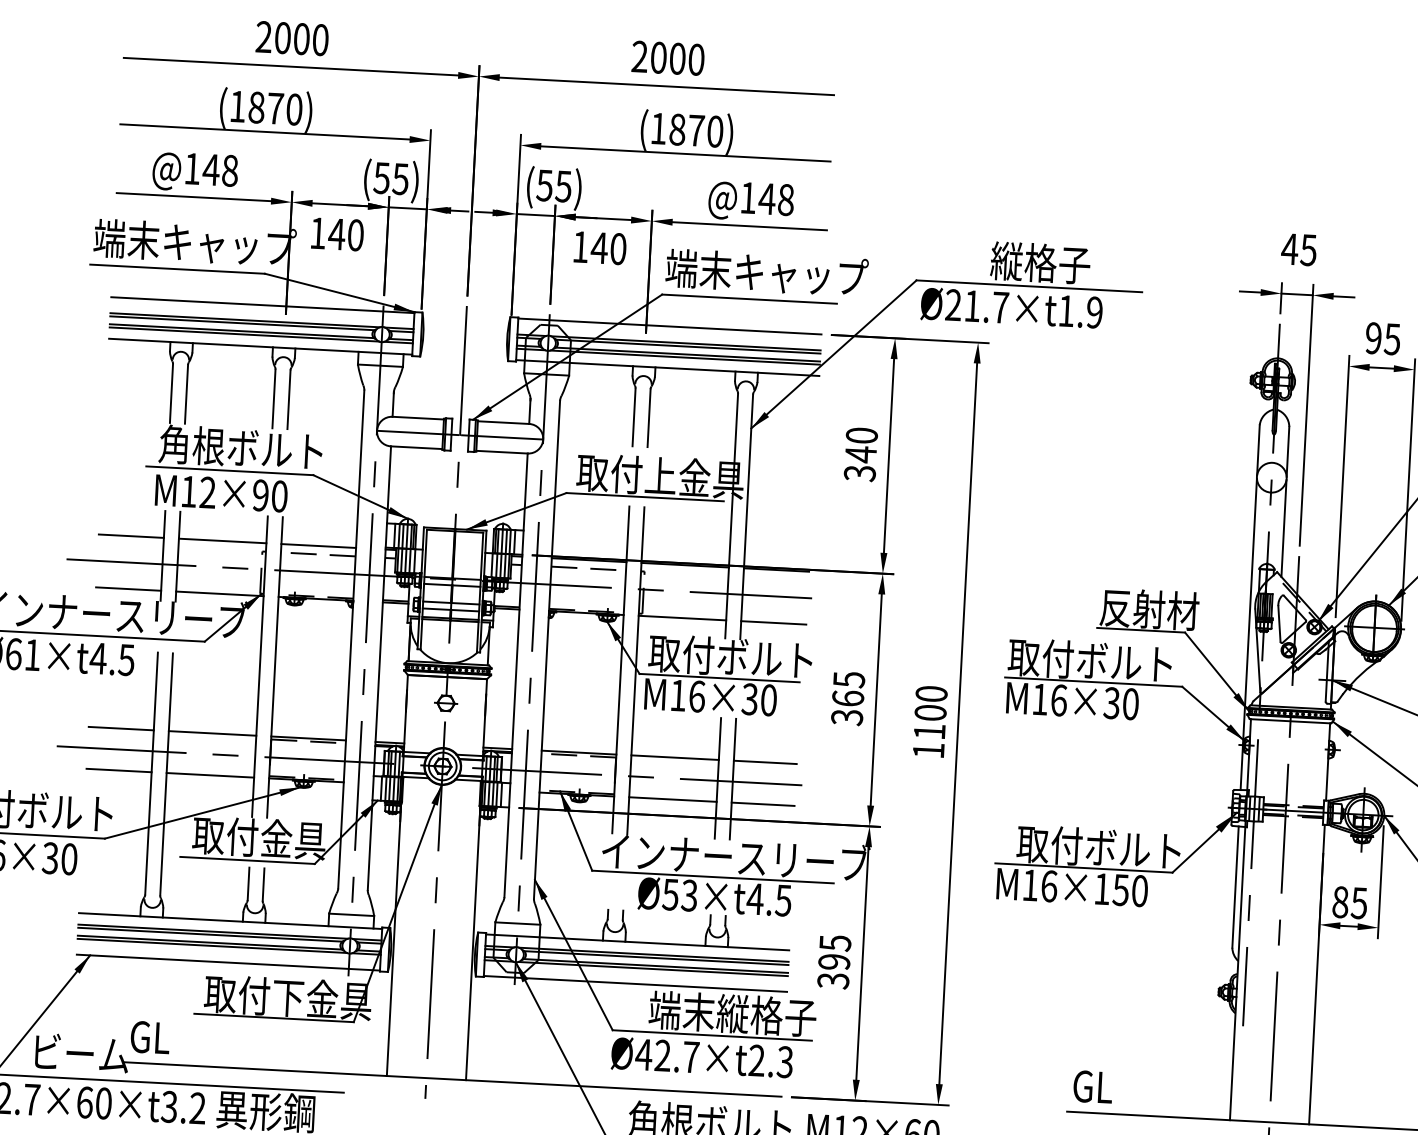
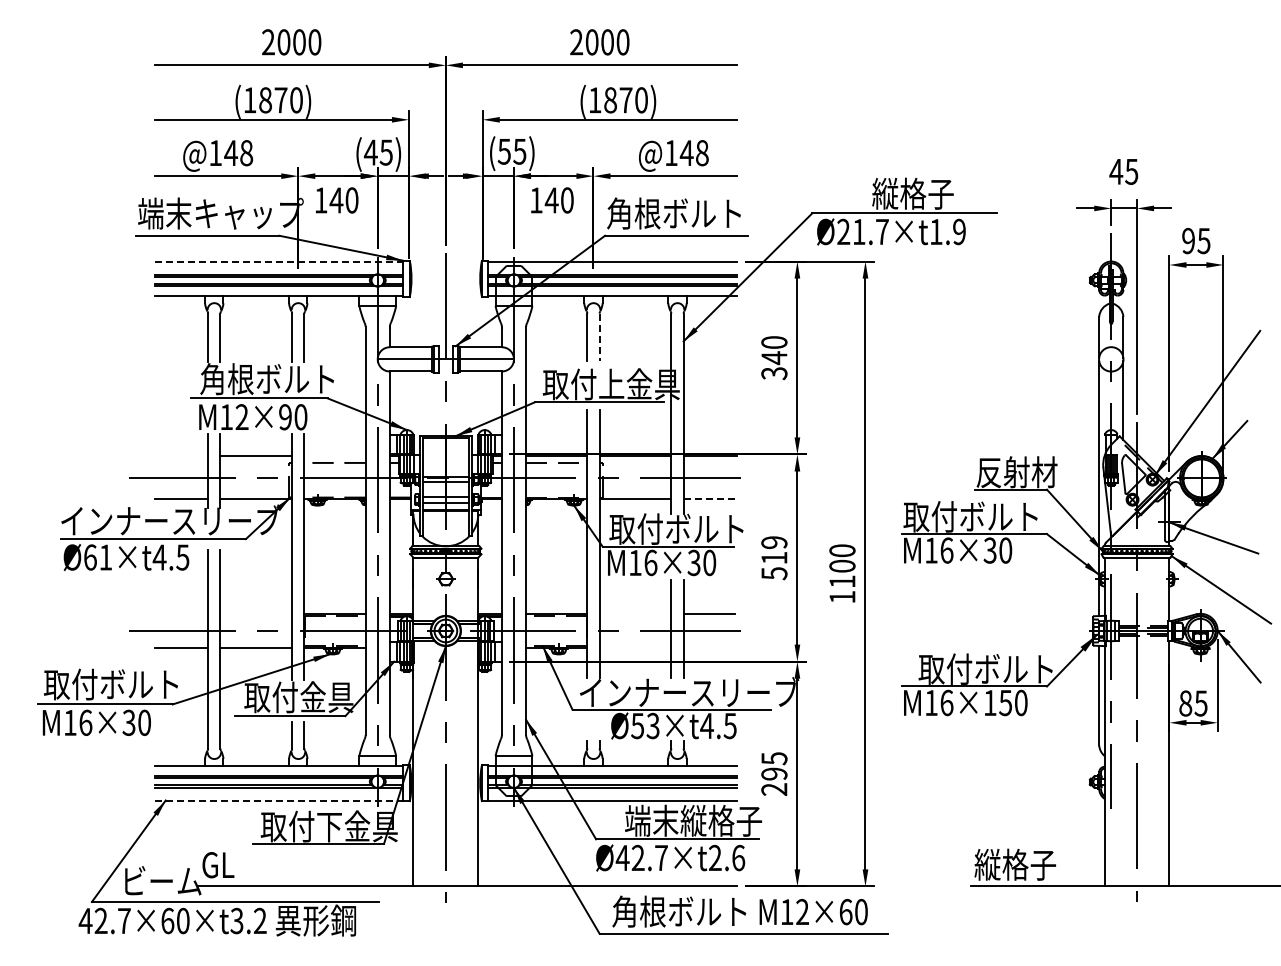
text: (381, 178) -> (370, 152), (55) -> (45)
text: (766, 272) -> (689, 213), 端末キャップ -> 角根ボルト
line: (263, 305) -> (279, 261), solid -> dashed
line: (648, 418) -> (599, 337), solid -> dashed
line: (131, 536) -> (181, 456), removed
line: (318, 546) -> (334, 456), removed
line: (773, 623) -> (710, 499), solid -> dashed
text: (848, 697) -> (774, 557), 365 -> 519
line: (121, 728) -> (181, 613), removed
line: (212, 733) -> (256, 613), removed
line: (675, 757) -> (635, 613), removed
line: (672, 799) -> (635, 648), removed
line: (763, 804) -> (709, 648), removed
line: (228, 962) -> (279, 800), solid -> dashed
text: (833, 980) -> (774, 789), 395 -> 295
text: (785, 1061) -> (738, 857), Ø42.7×t2.3 -> Ø42.7×t2.6
text: (1122, 1087) -> (1015, 864), GL -> 縦格子

